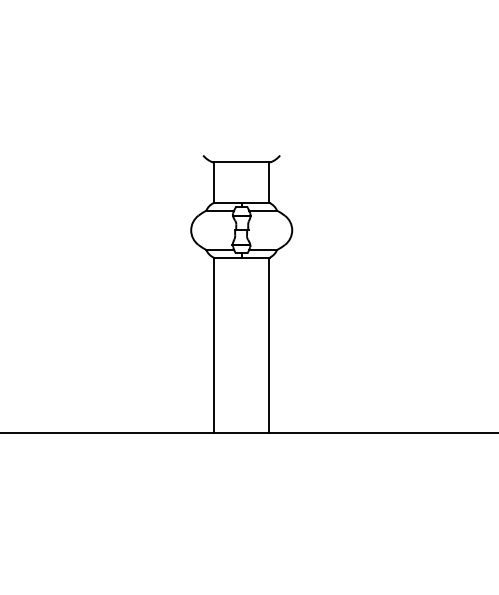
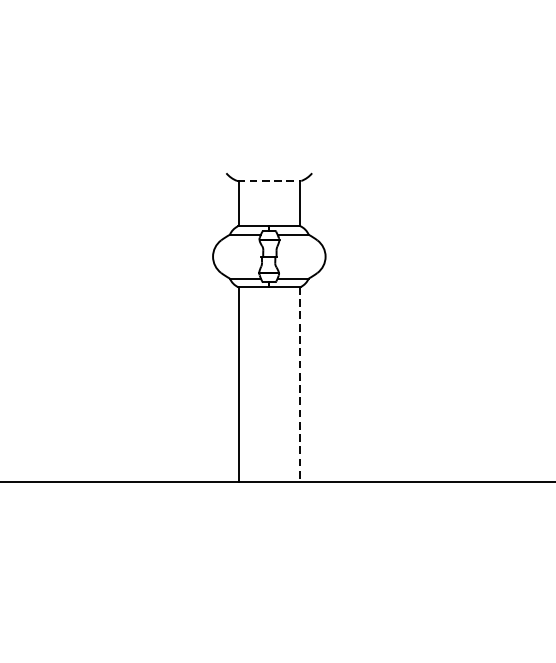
line: (241, 162) -> (269, 181), solid -> dashed
line: (269, 345) -> (300, 384), solid -> dashed

